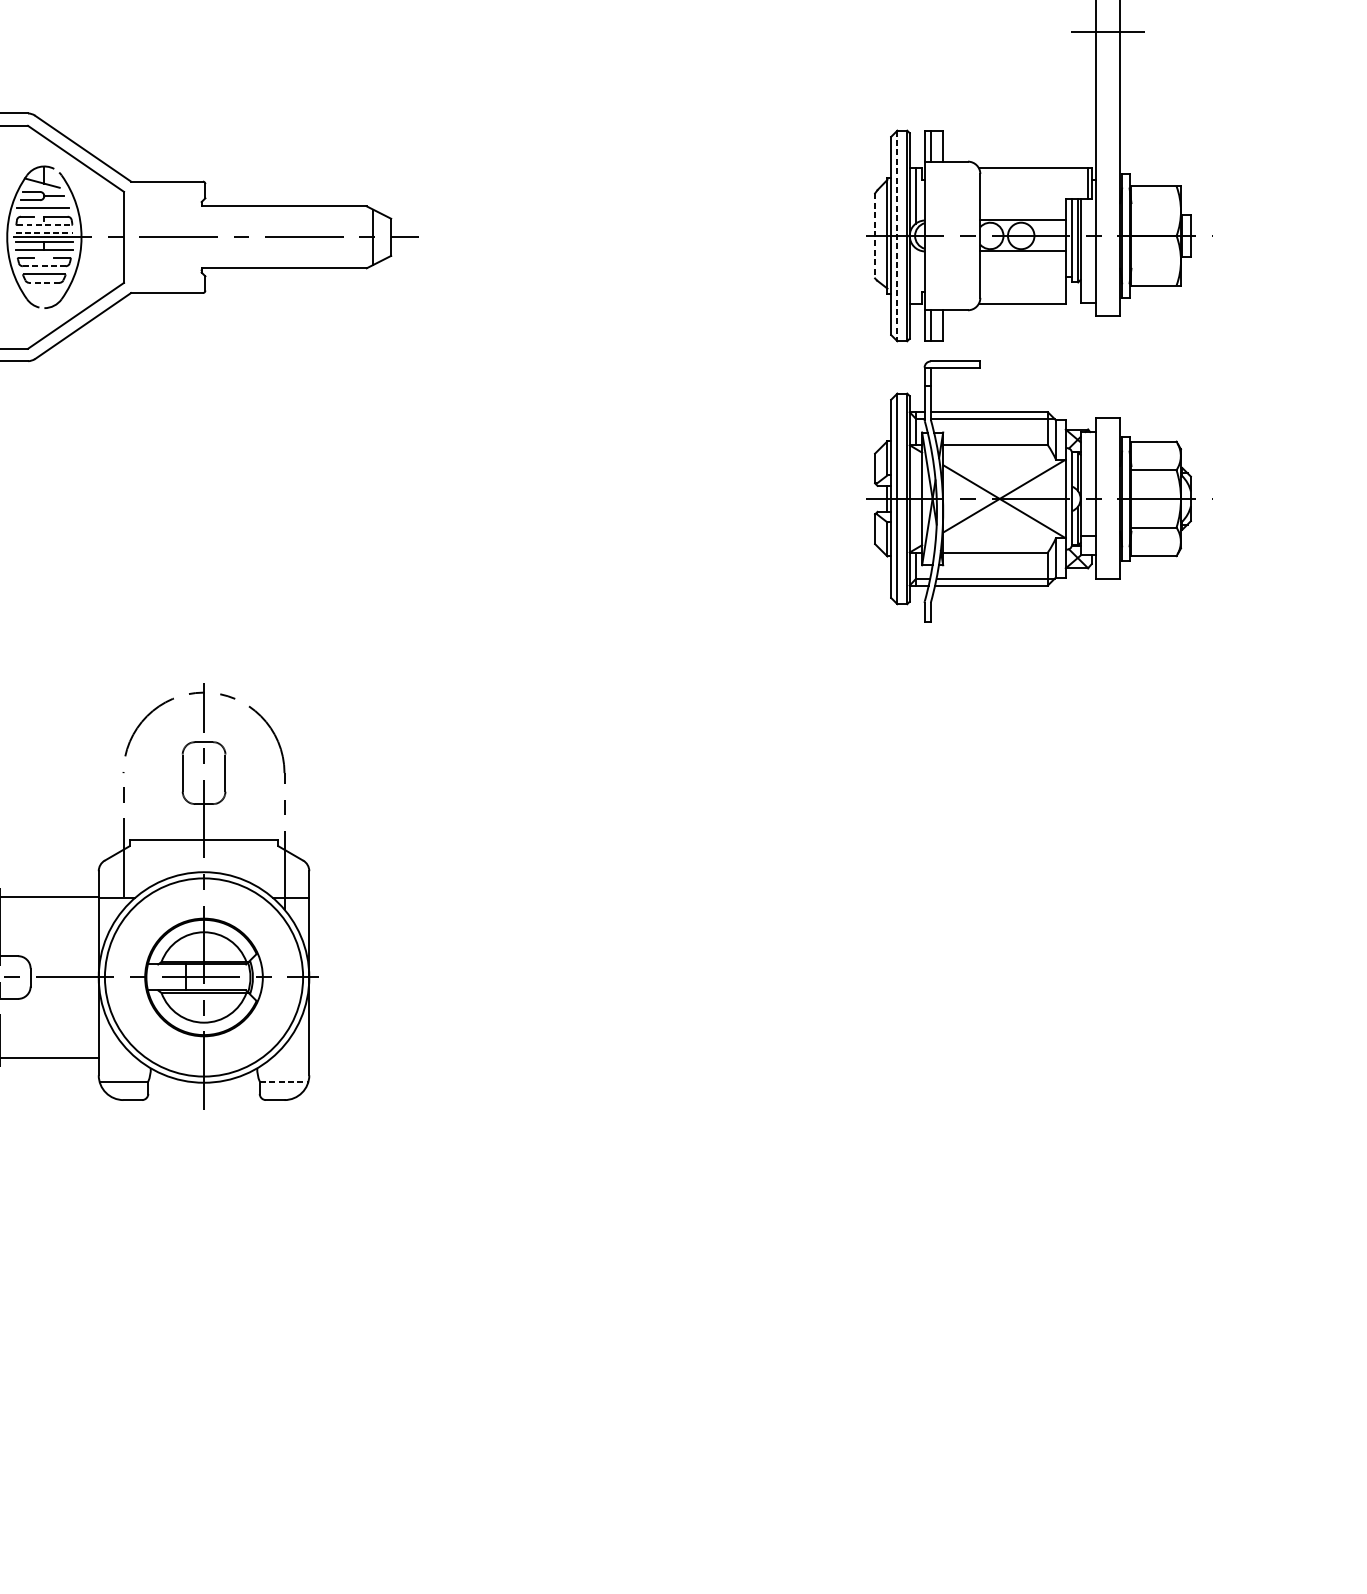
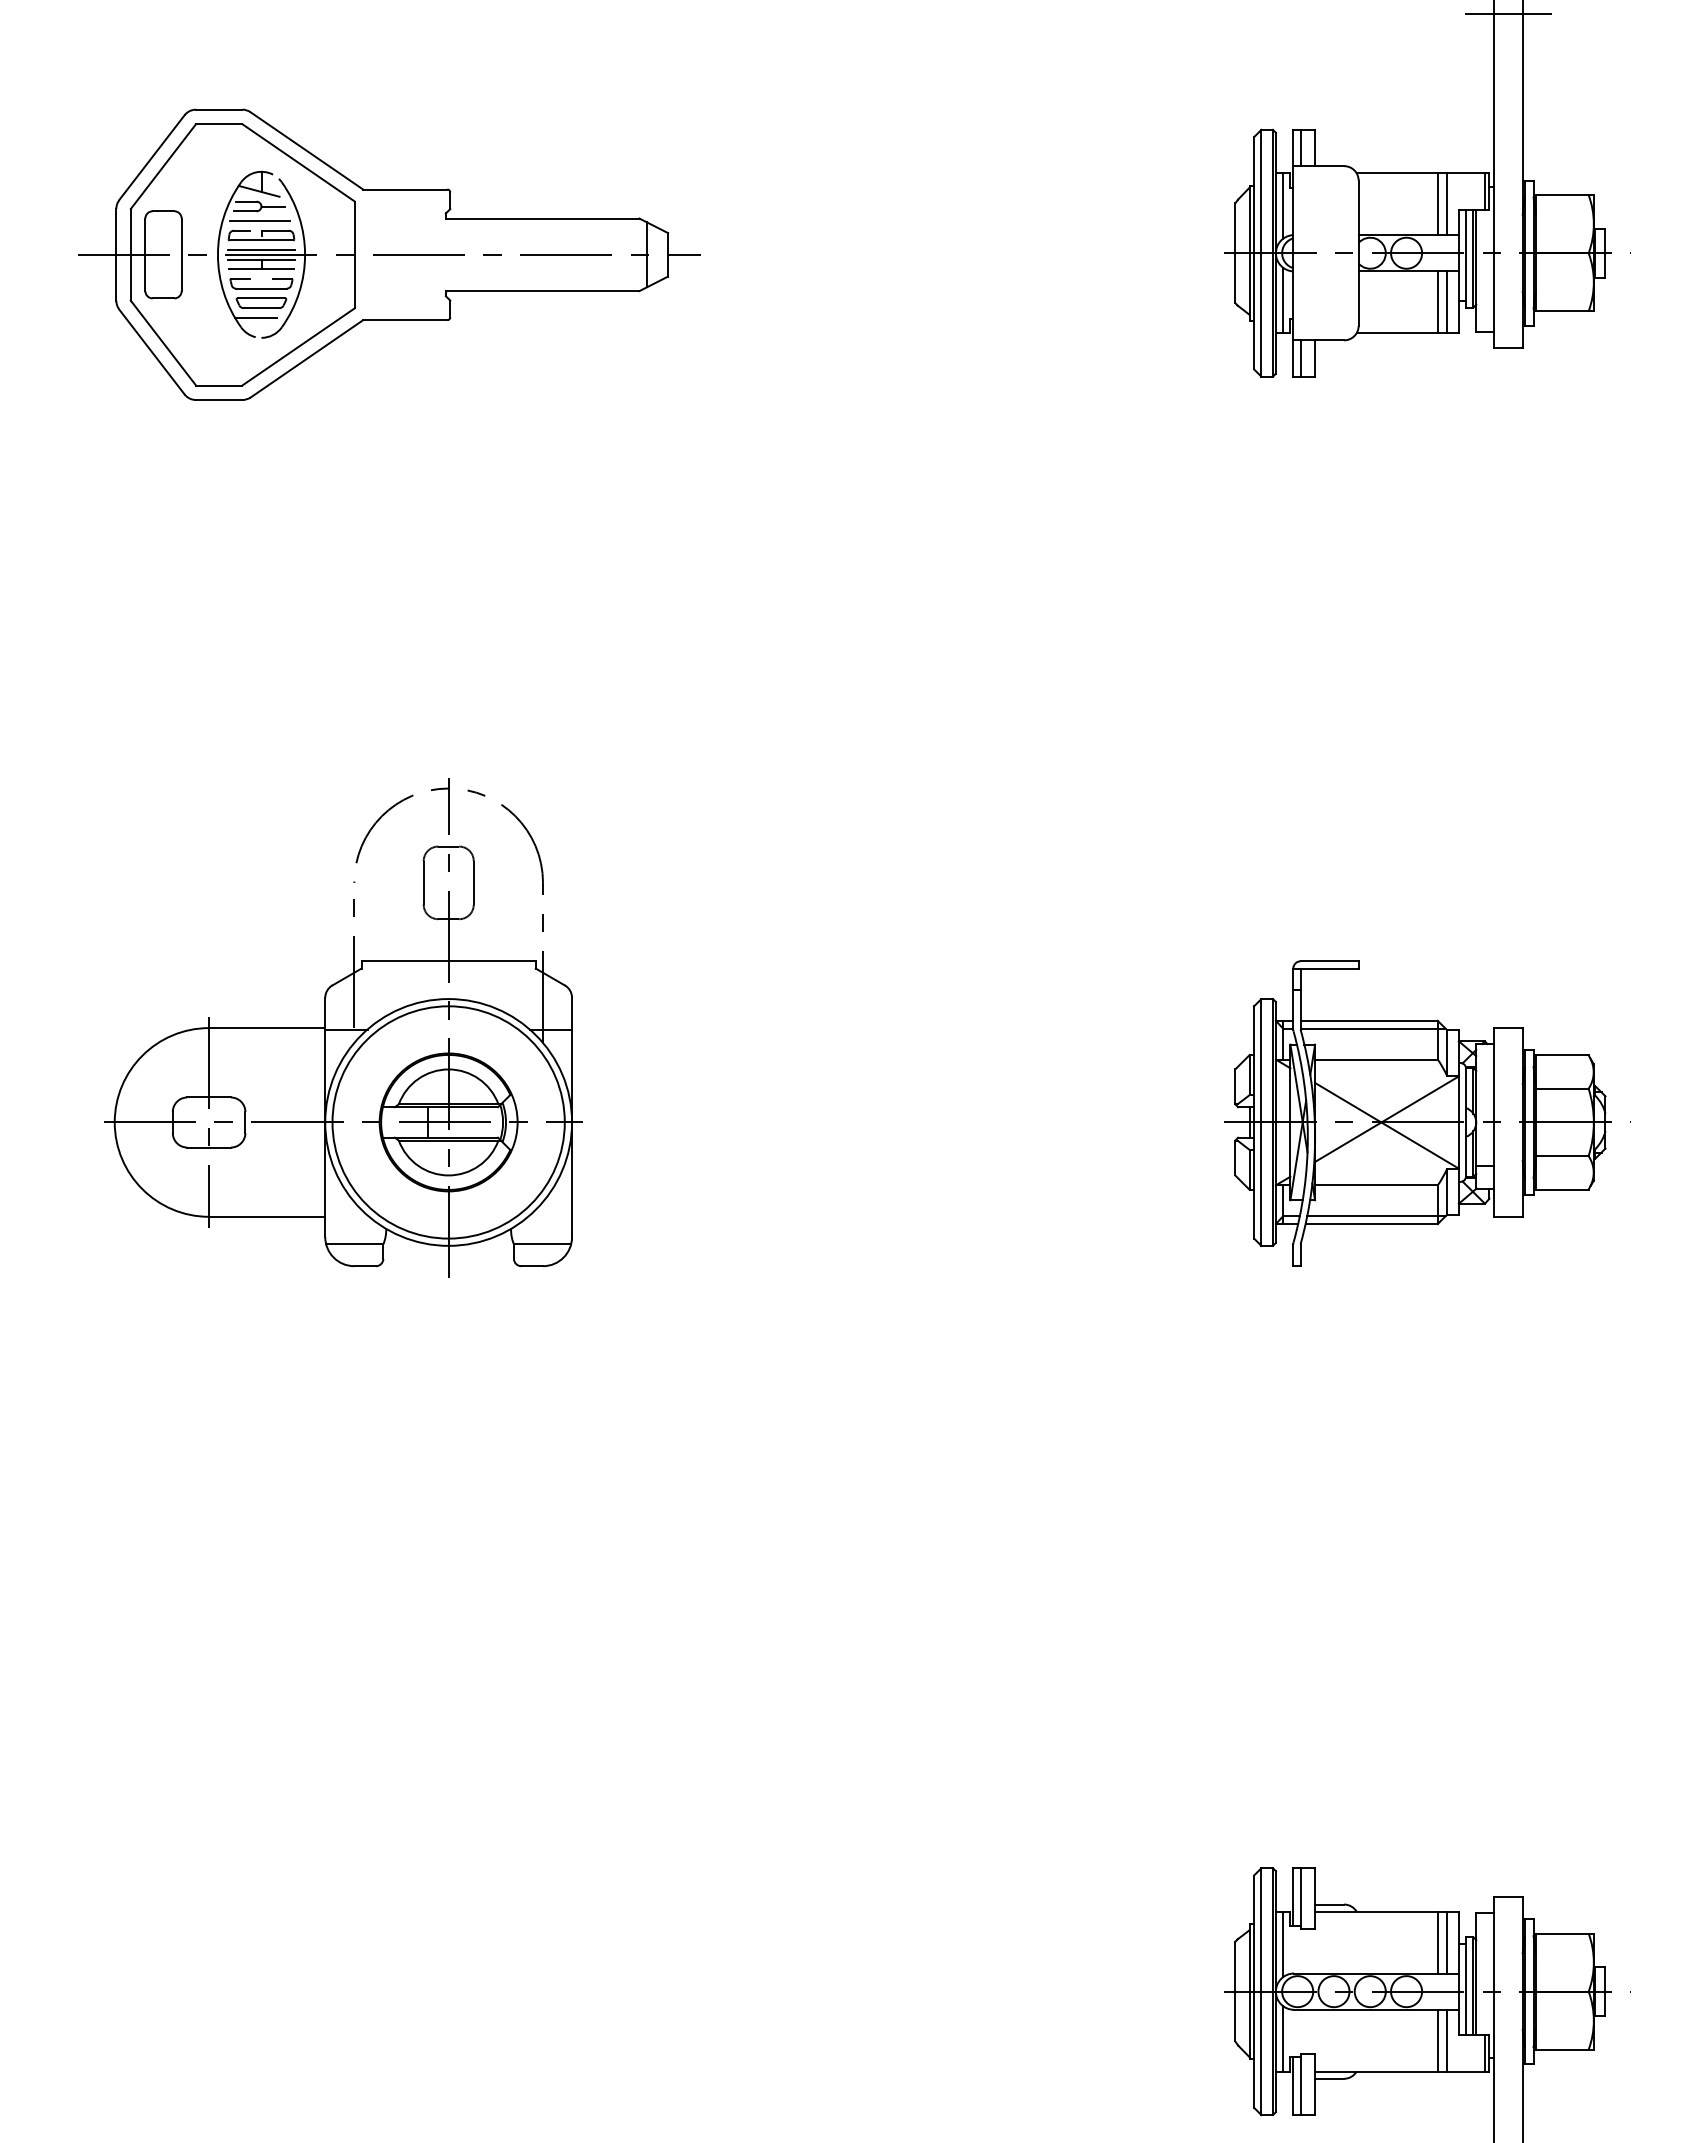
line: (1047, 194) -> (1437, 204), added
line: (1056, 194) -> (1447, 204), added
line: (44, 225) -> (261, 240), dashed -> solid
line: (44, 233) -> (261, 250), dashed -> solid
line: (875, 236) -> (1235, 253), dashed -> solid
line: (897, 236) -> (1261, 253), dashed -> solid
line: (44, 266) -> (261, 288), dashed -> solid
line: (916, 276) -> (1283, 300), added
line: (1047, 277) -> (1437, 302), added
line: (1056, 277) -> (1447, 302), added
line: (44, 283) -> (261, 308), dashed -> solid
line: (39, 290) -> (255, 317), added
part: (1039, 491) -> (1427, 1113), moved
line: (284, 1081) -> (542, 1244), dashed -> solid

